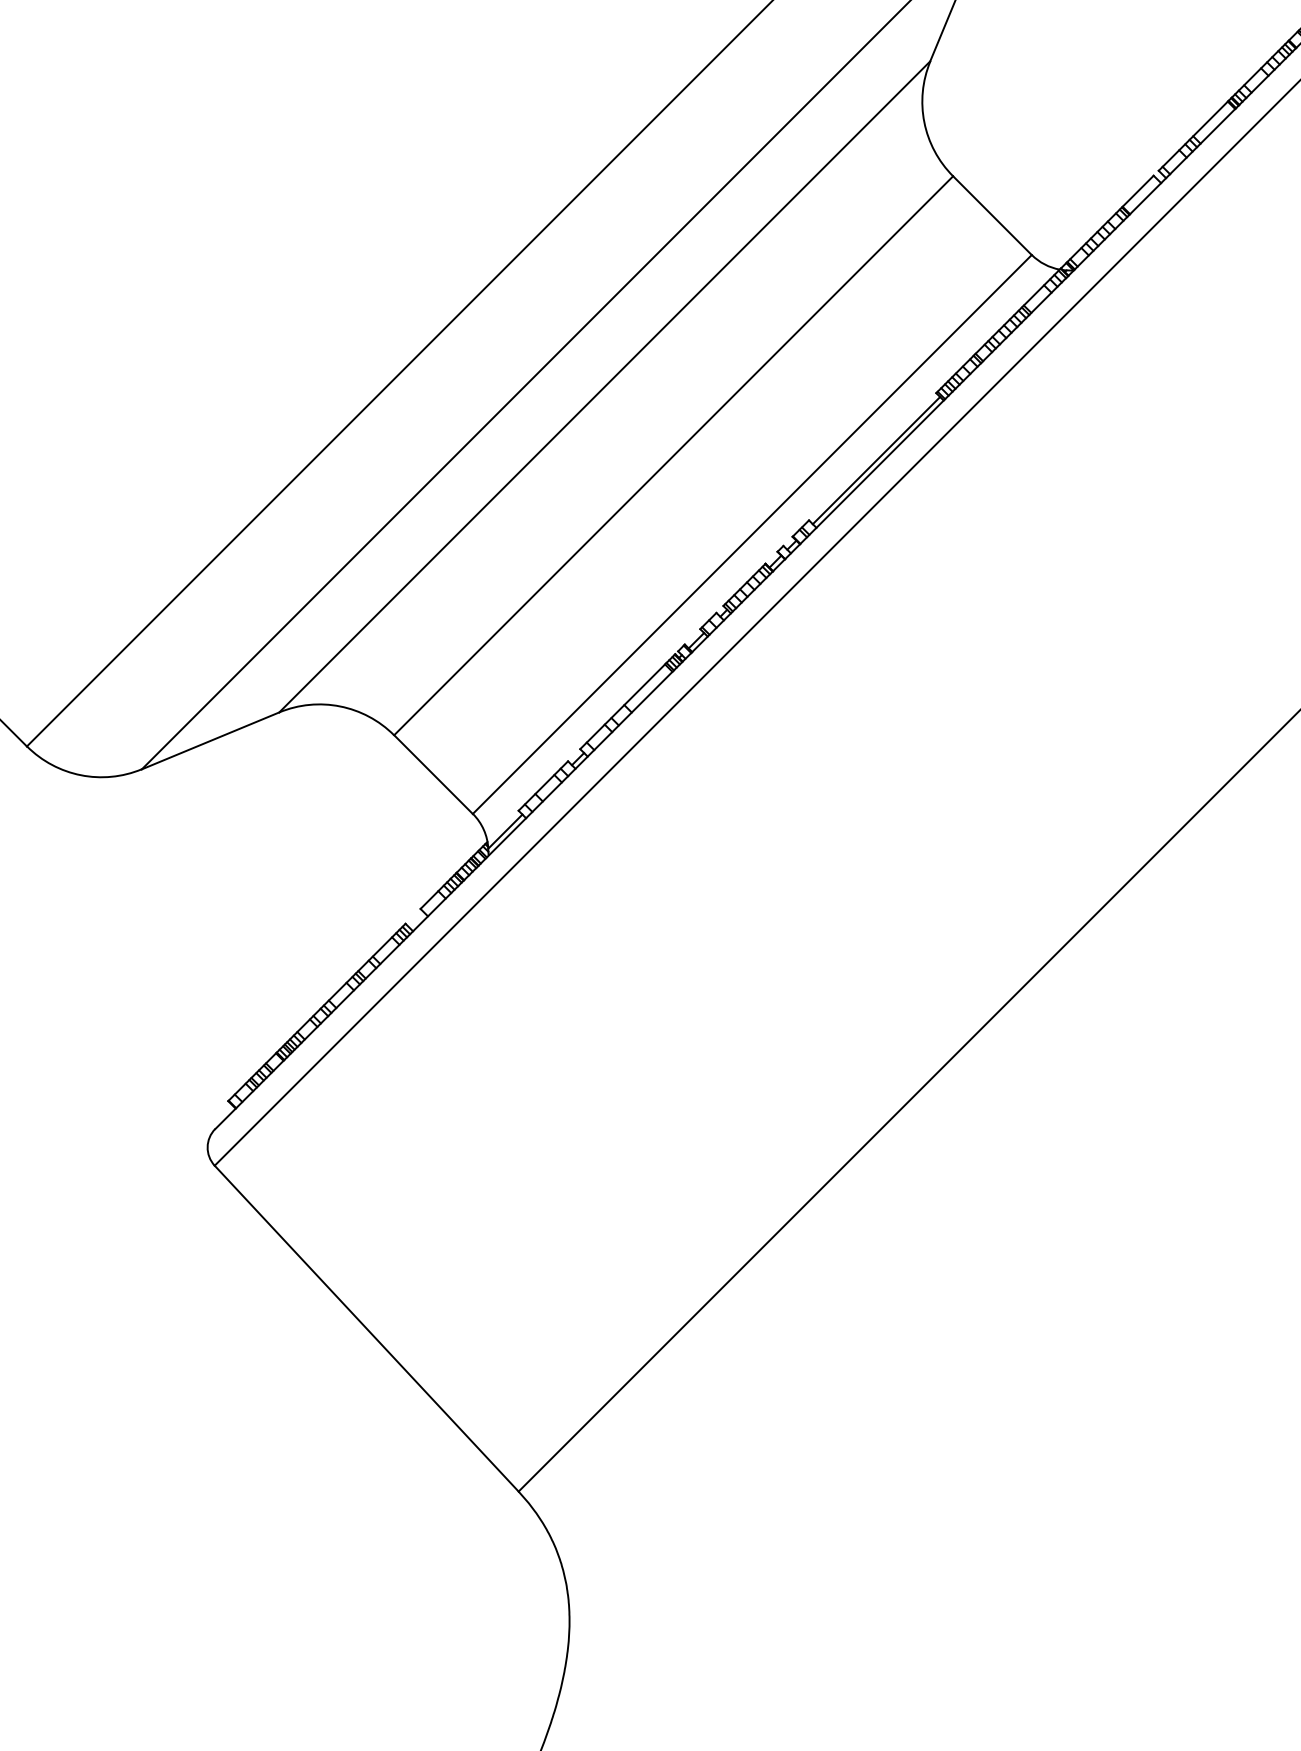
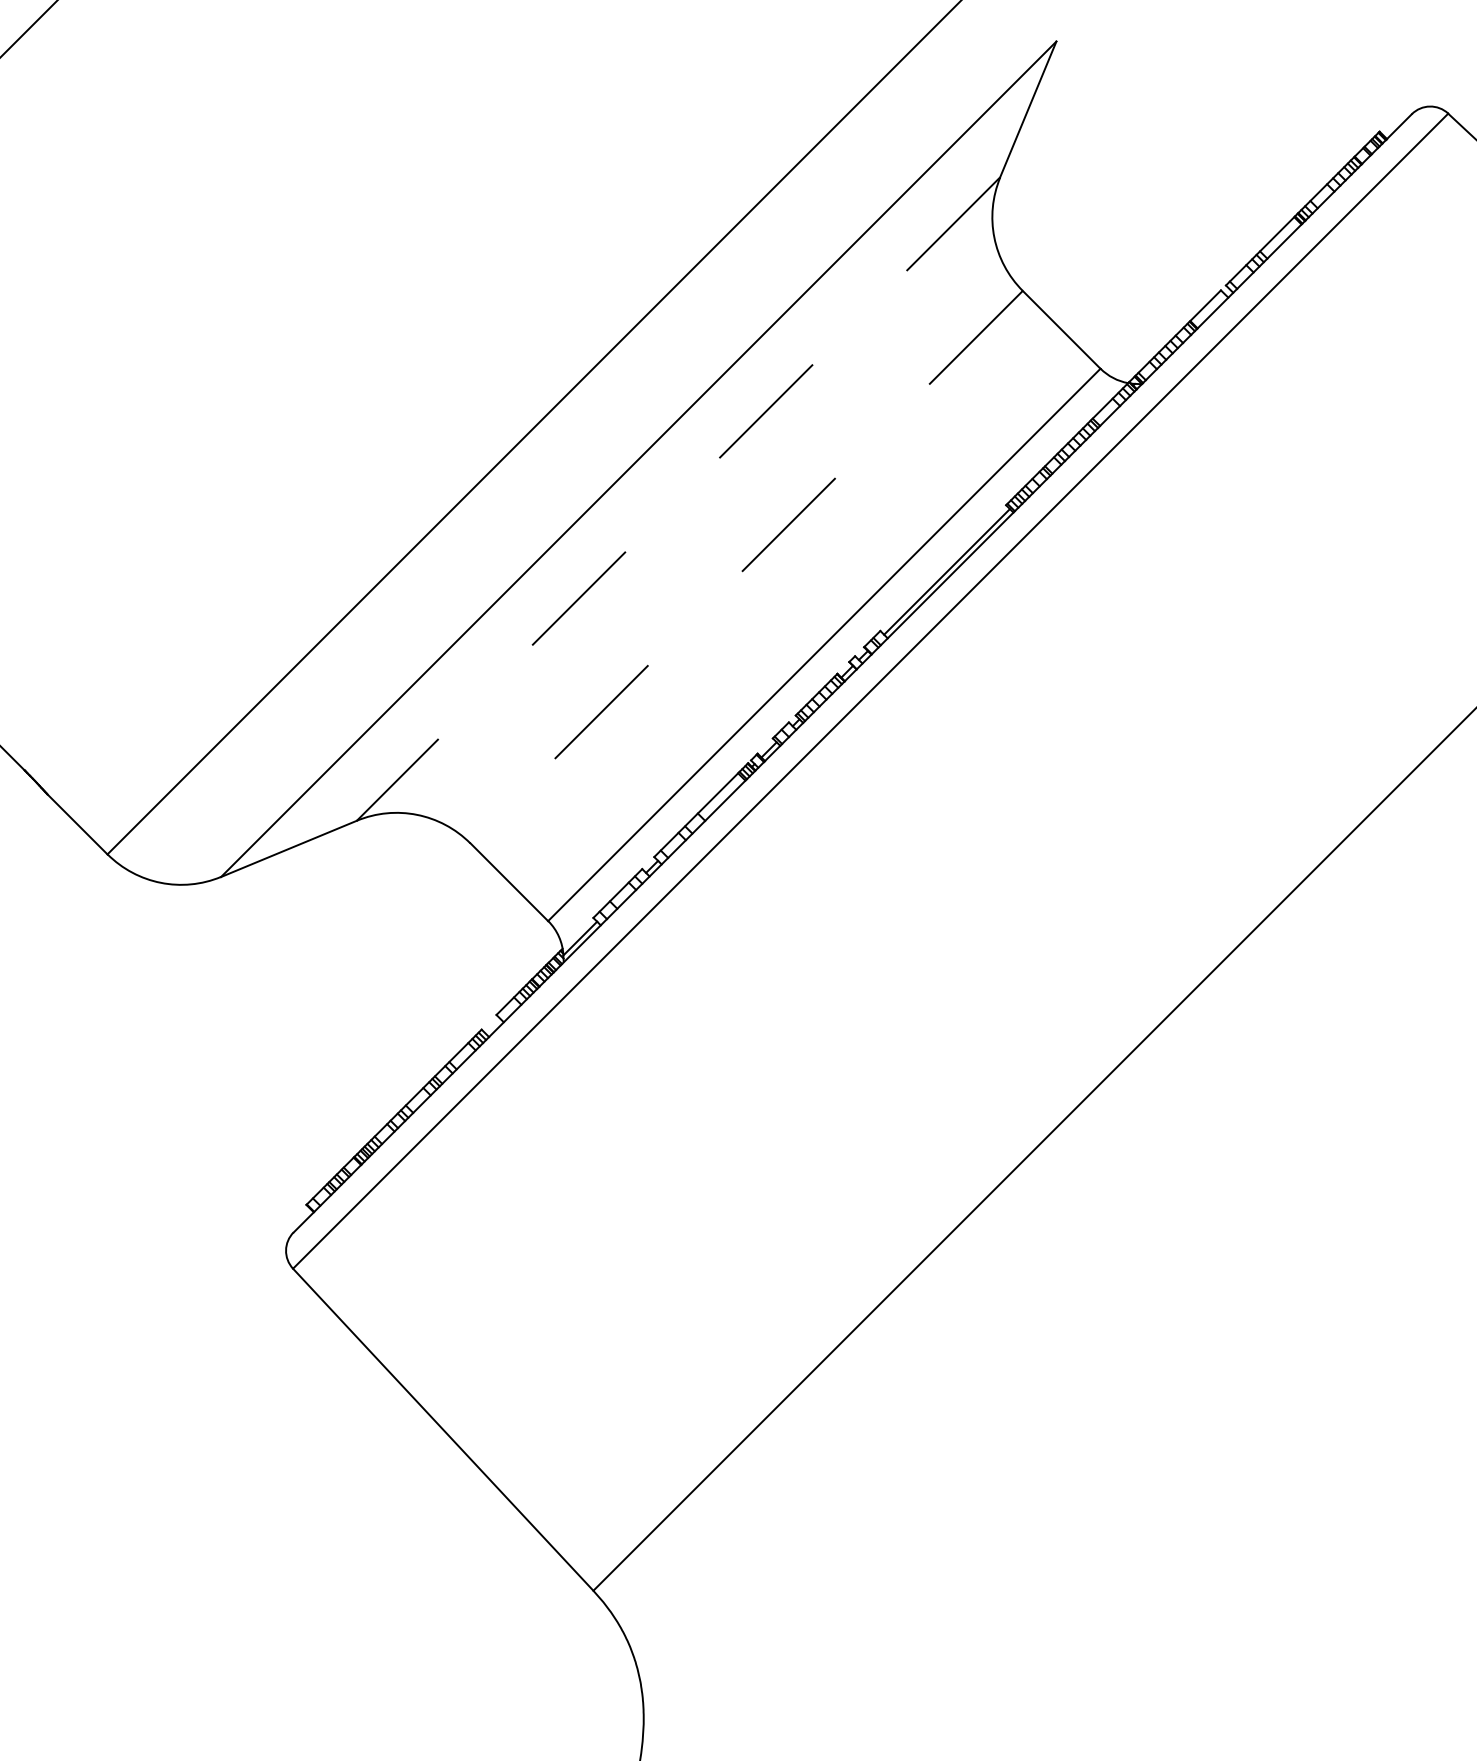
line: (604, 387) -> (678, 499), solid -> dashed
line: (673, 456) -> (746, 567), solid -> dashed

